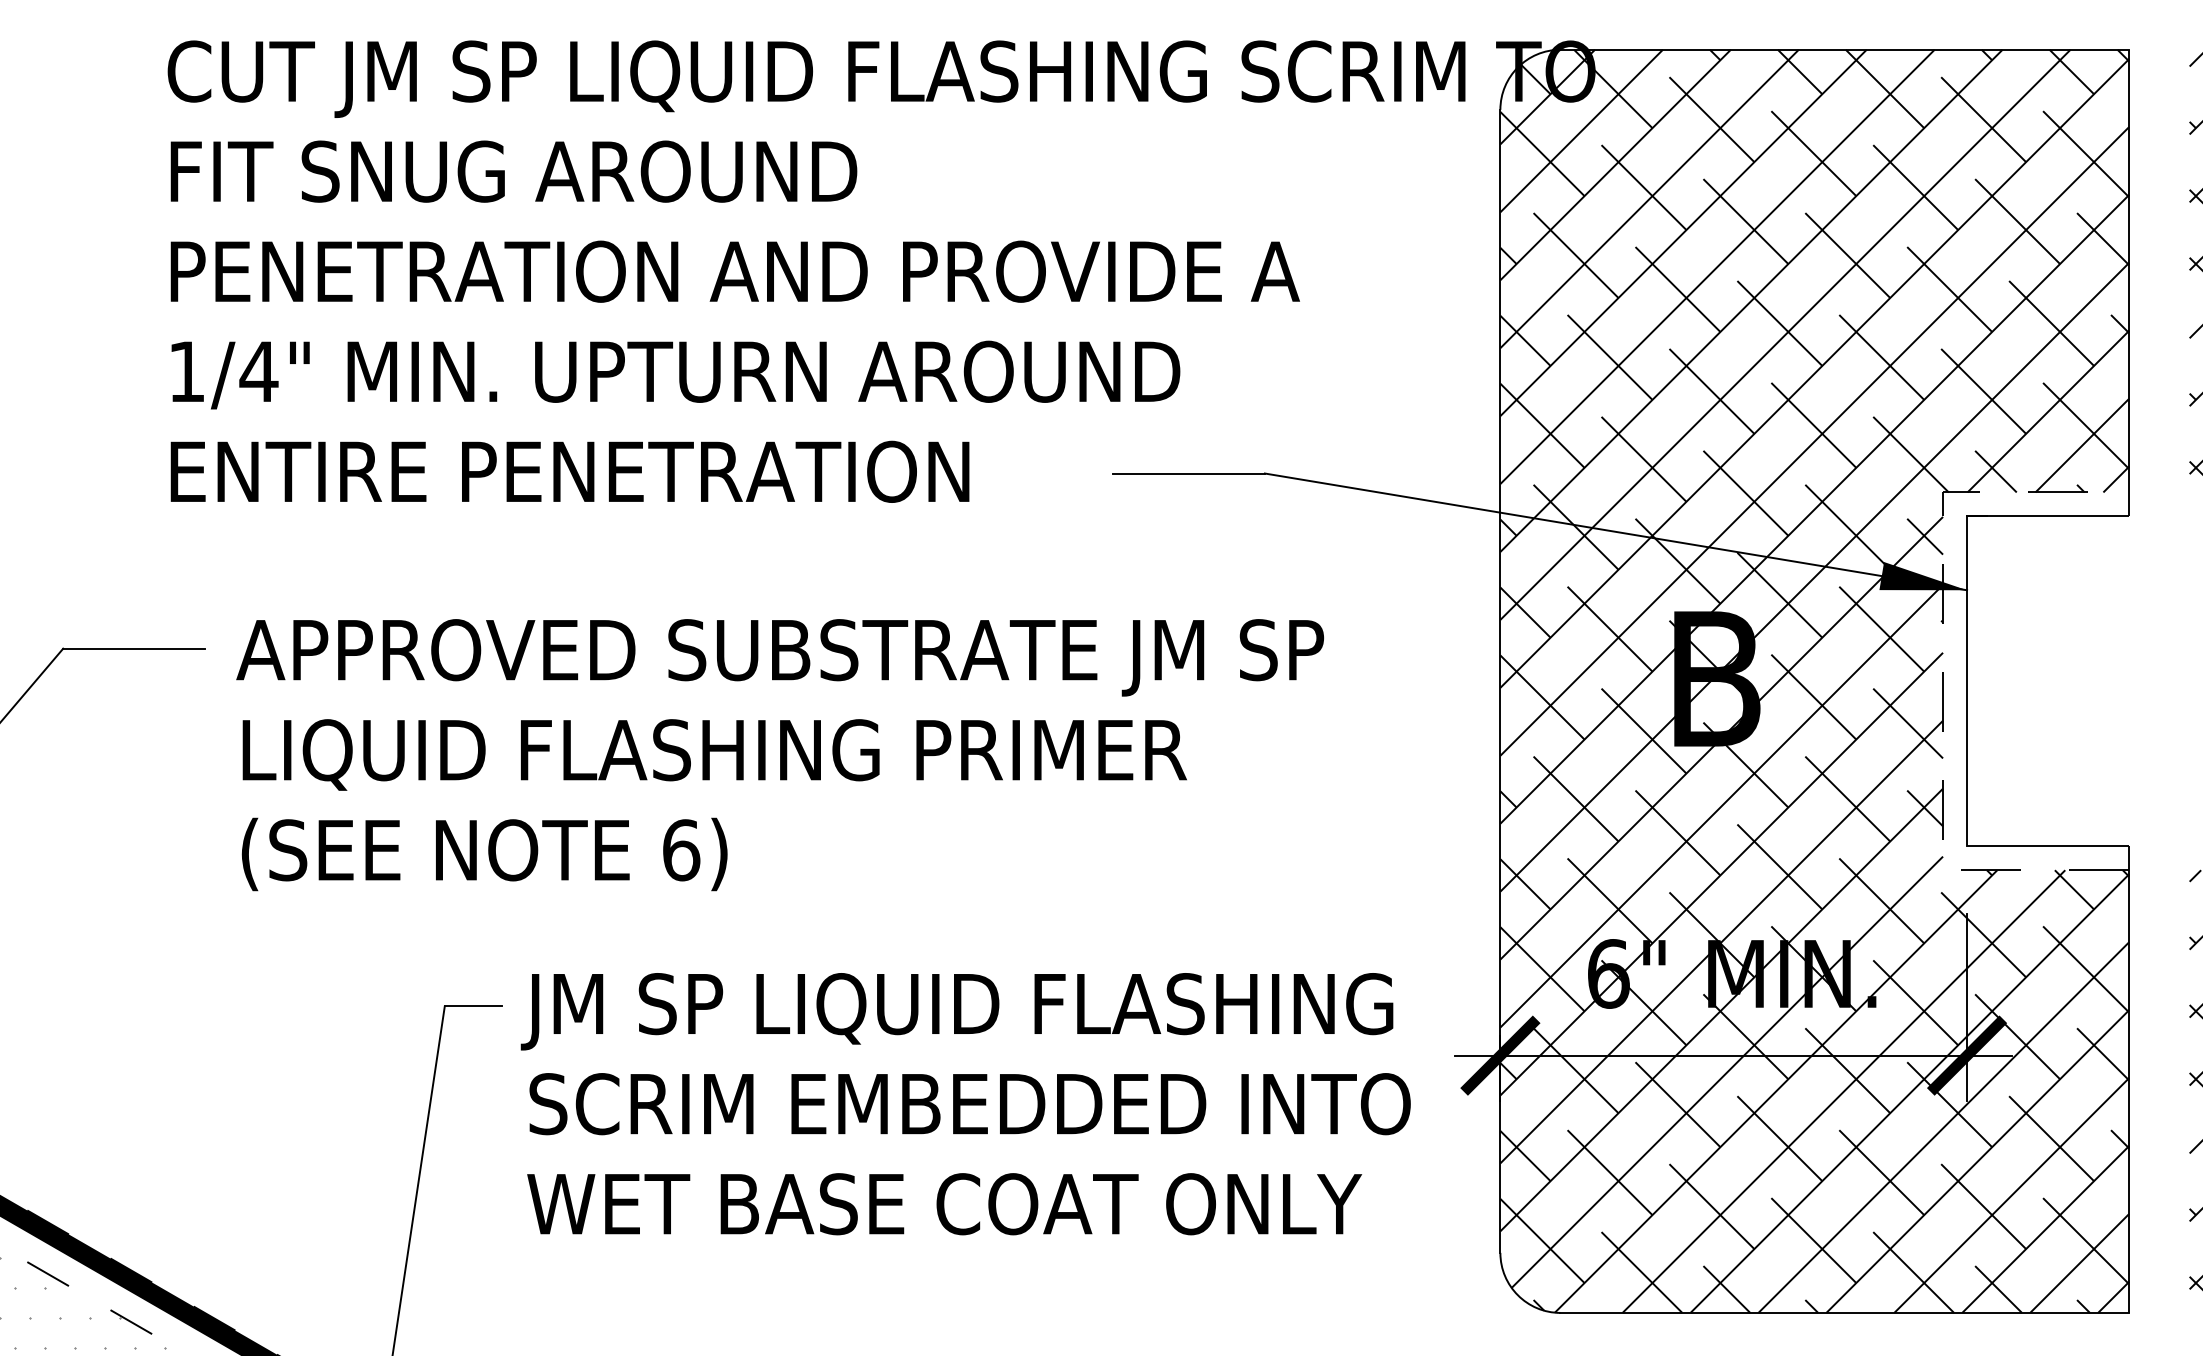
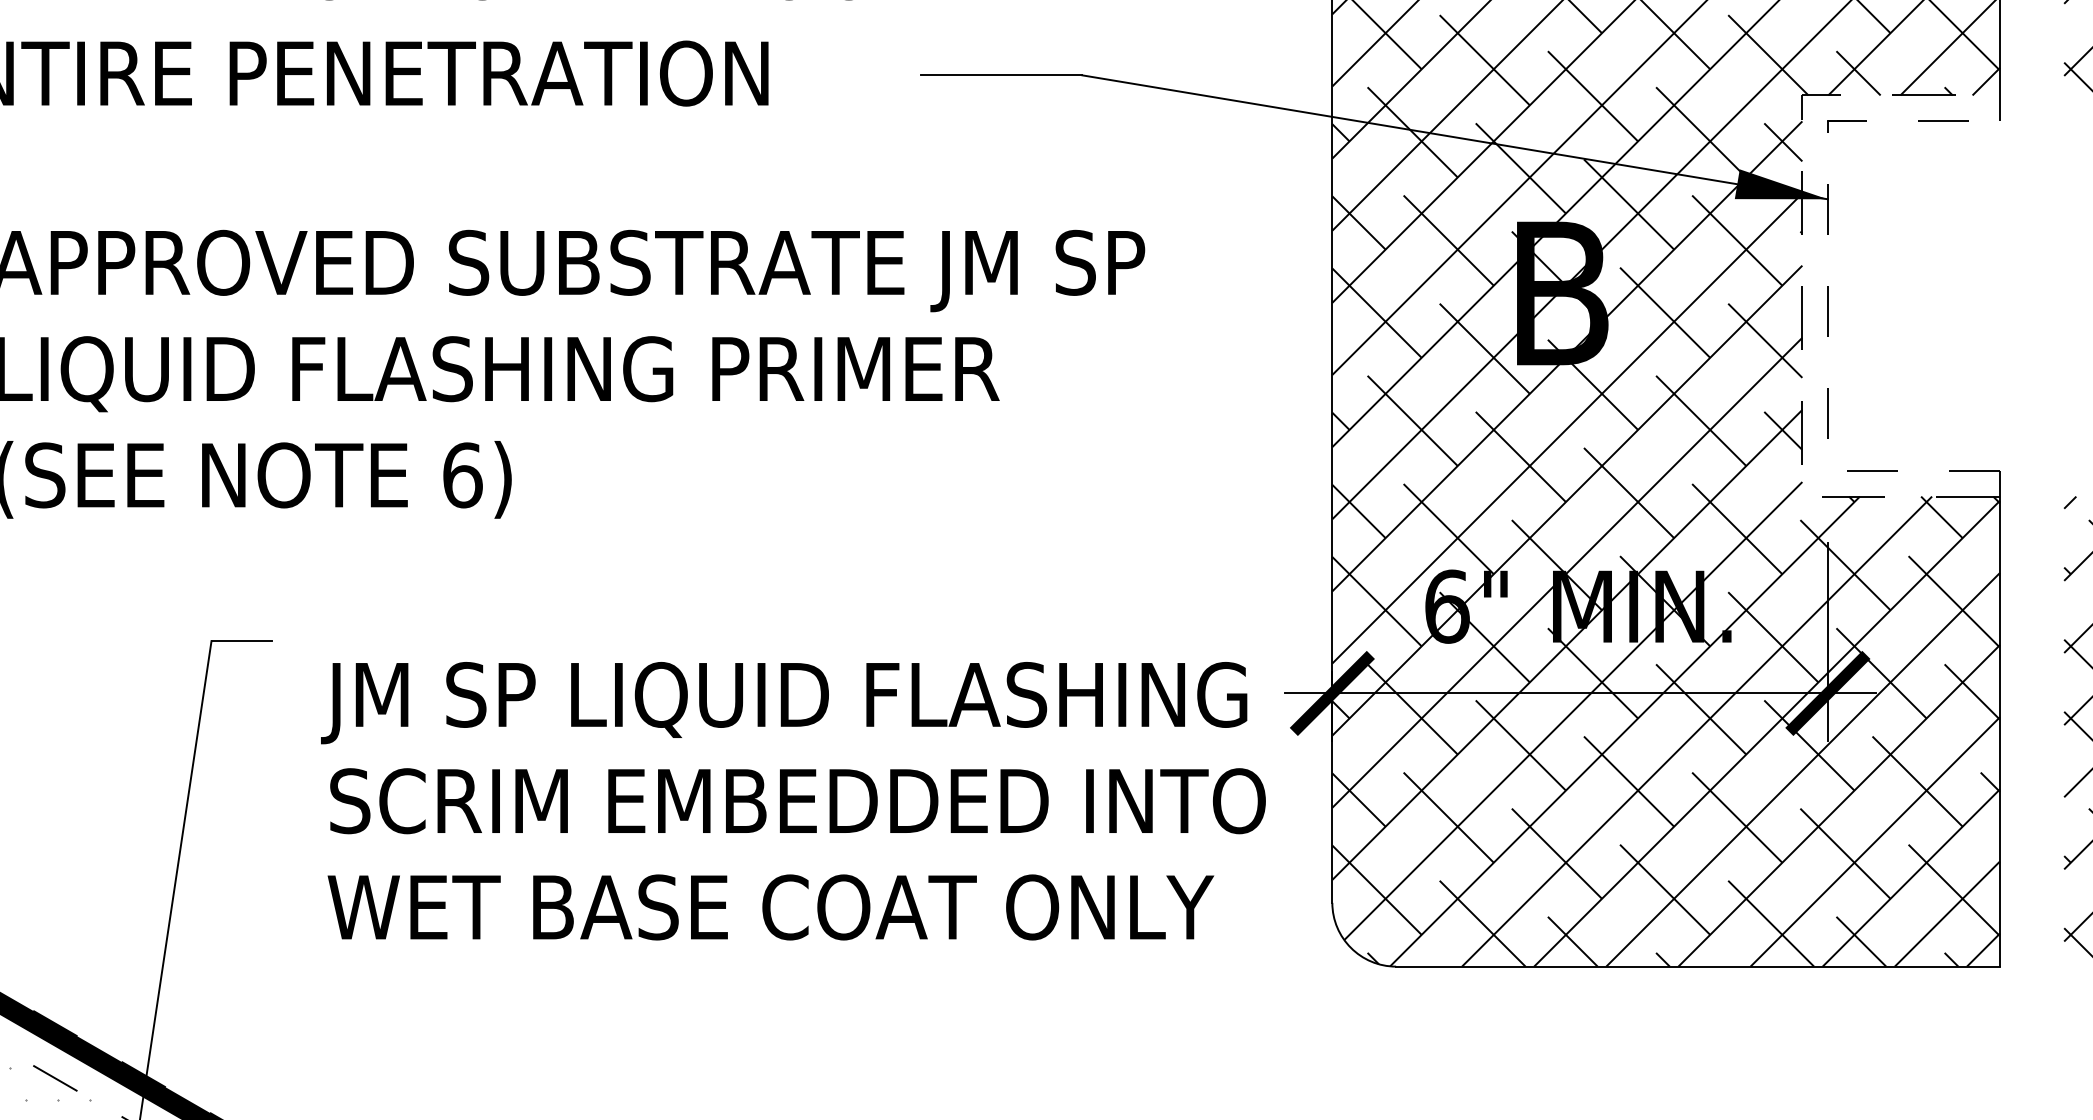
line: (1967, 681) -> (1828, 296), solid -> dashed
text: (965, 1104) -> (793, 801), moved

